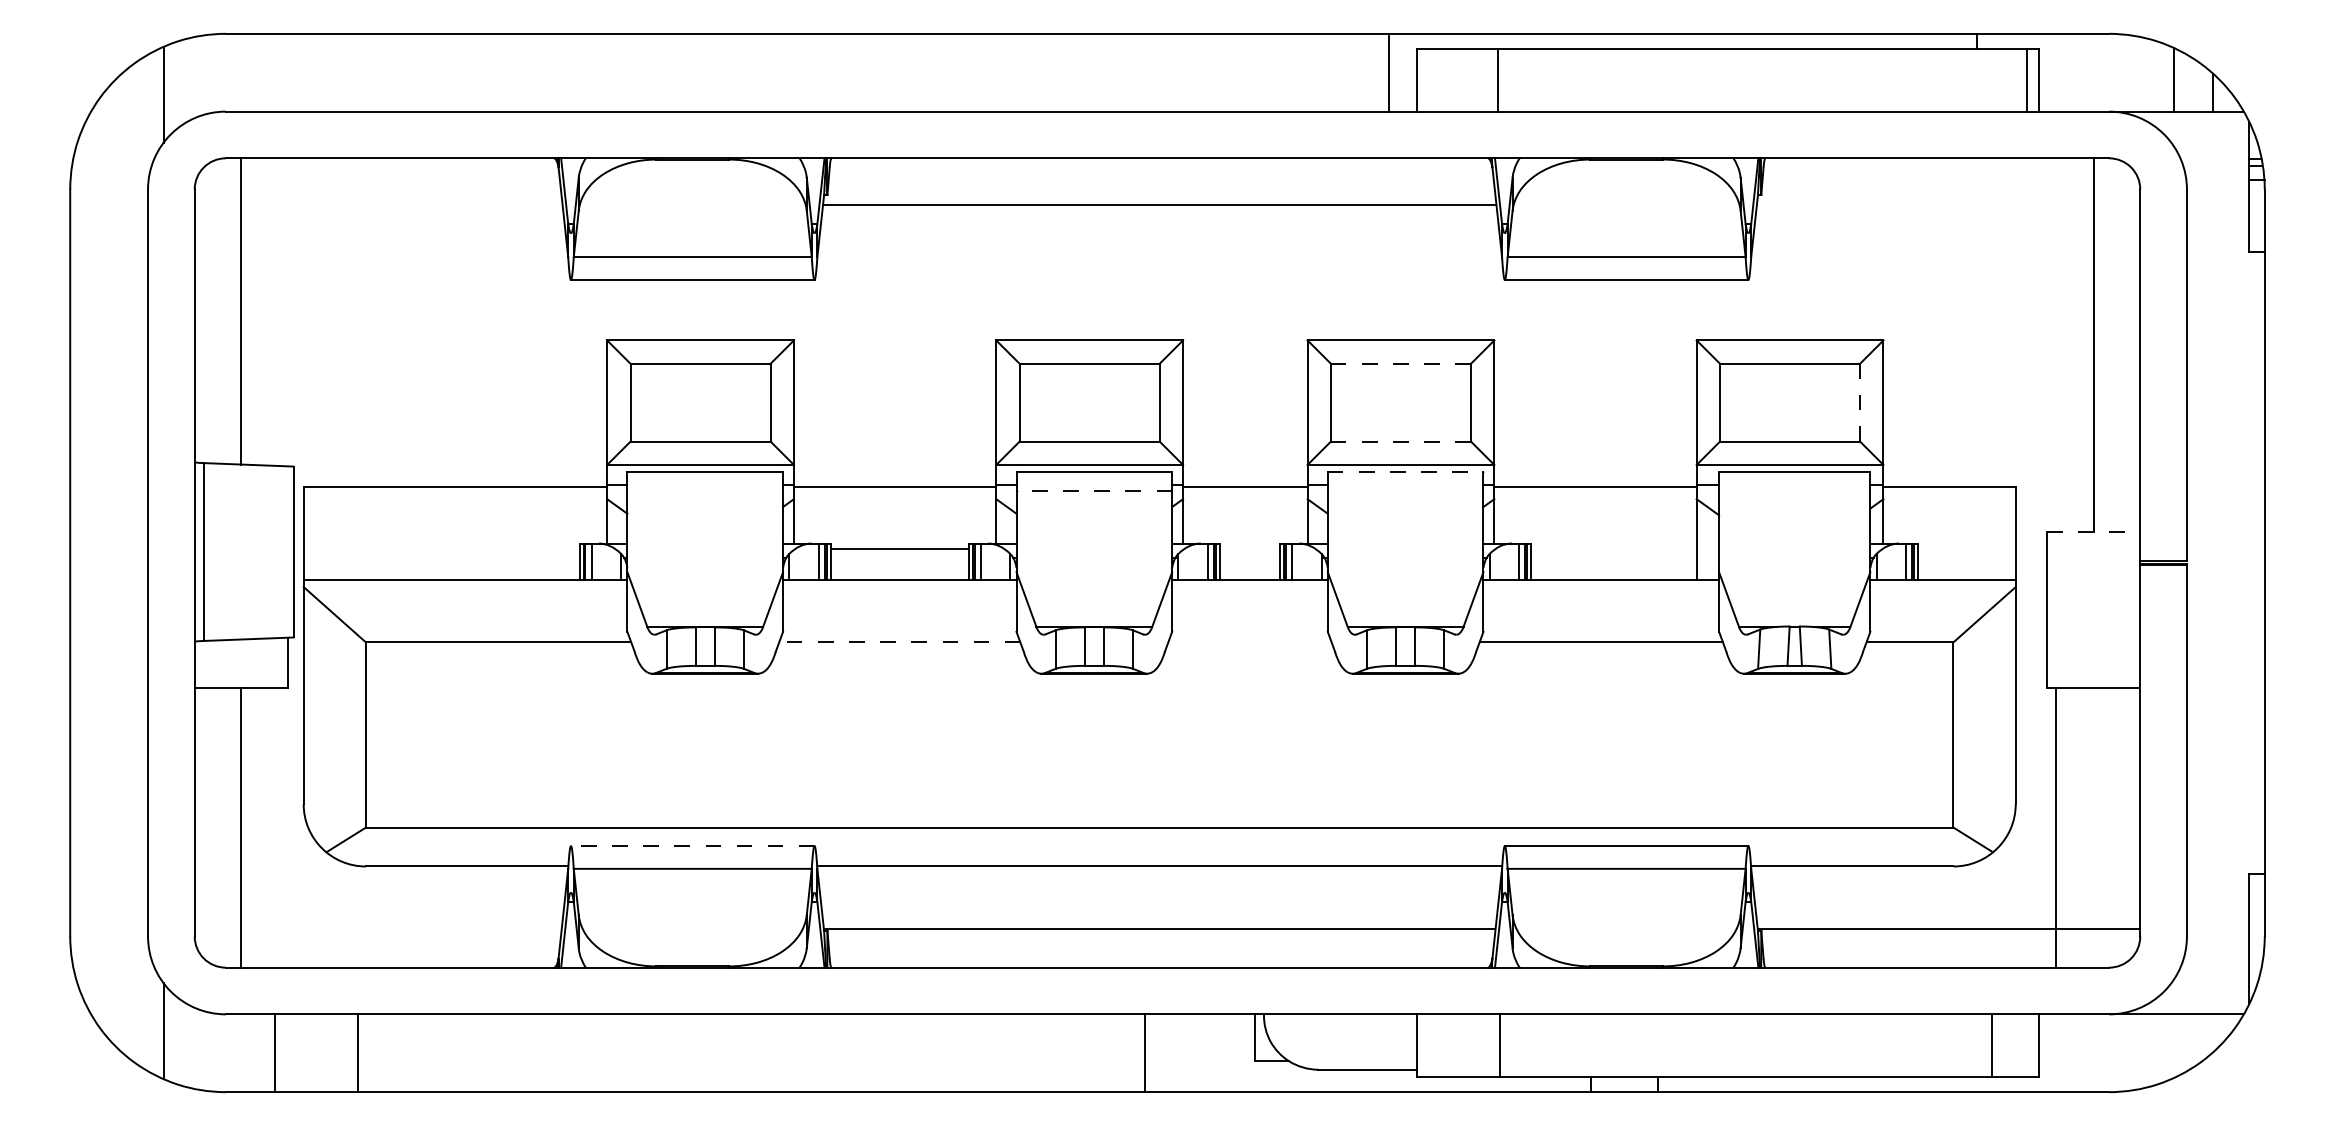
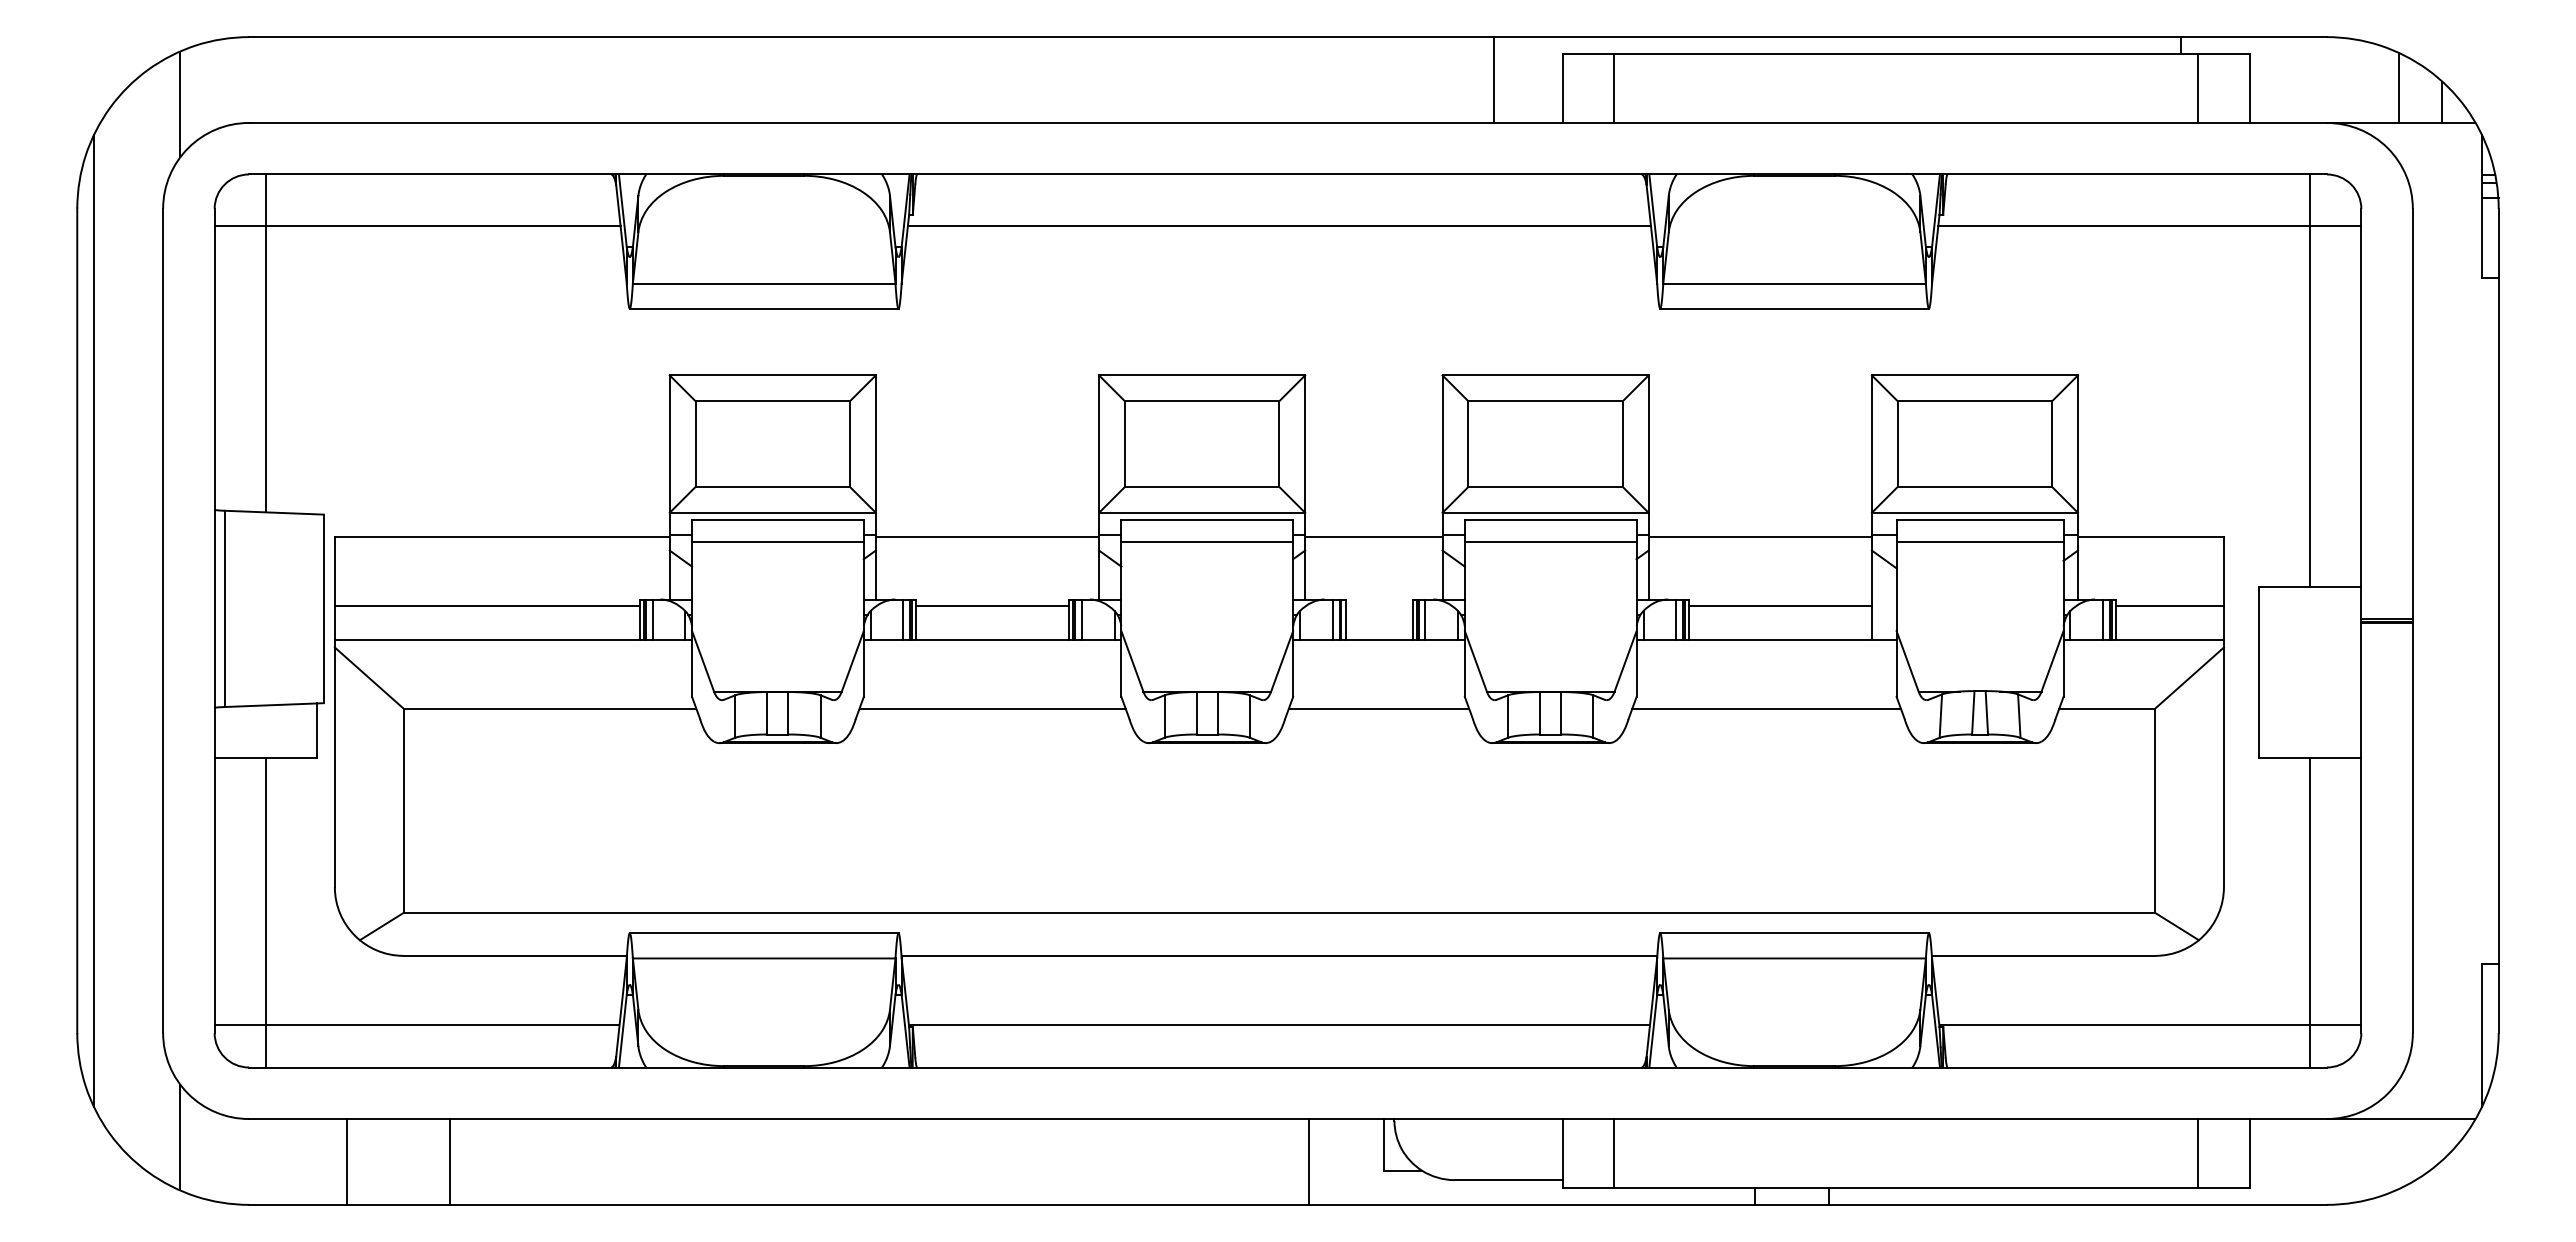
line: (1389, 72) -> (1494, 79), moved
line: (1497, 80) -> (1614, 88), moved
line: (2027, 80) -> (2198, 88), moved
line: (378, 205) -> (417, 226), added
line: (1948, 205) -> (2149, 226), added
line: (1400, 364) -> (1545, 401), dashed -> solid
line: (1860, 403) -> (2052, 444), dashed -> solid
line: (1401, 442) -> (1546, 487), dashed -> solid
line: (1405, 471) -> (1550, 520), dashed -> solid
line: (704, 490) -> (777, 541), added
line: (1094, 490) -> (1207, 541), dashed -> solid
line: (1405, 490) -> (1550, 541), added
line: (1794, 490) -> (1979, 541), added
line: (2094, 531) -> (2310, 586), dashed -> solid
line: (441, 548) -> (486, 605), added
line: (1612, 548) -> (1779, 605), added
line: (1966, 548) -> (2169, 605), added
line: (85, 562) -> (94, 620), added
line: (899, 642) -> (992, 708), dashed -> solid
line: (1249, 642) -> (1378, 708), added
line: (2056, 827) -> (2309, 912), moved
line: (692, 846) -> (763, 933), dashed -> solid
line: (377, 928) -> (416, 1024), added
line: (1500, 1045) -> (1614, 1153), moved
line: (274, 1052) -> (346, 1161), moved
line: (357, 1052) -> (449, 1161), moved
line: (1145, 1052) -> (1308, 1161), moved

